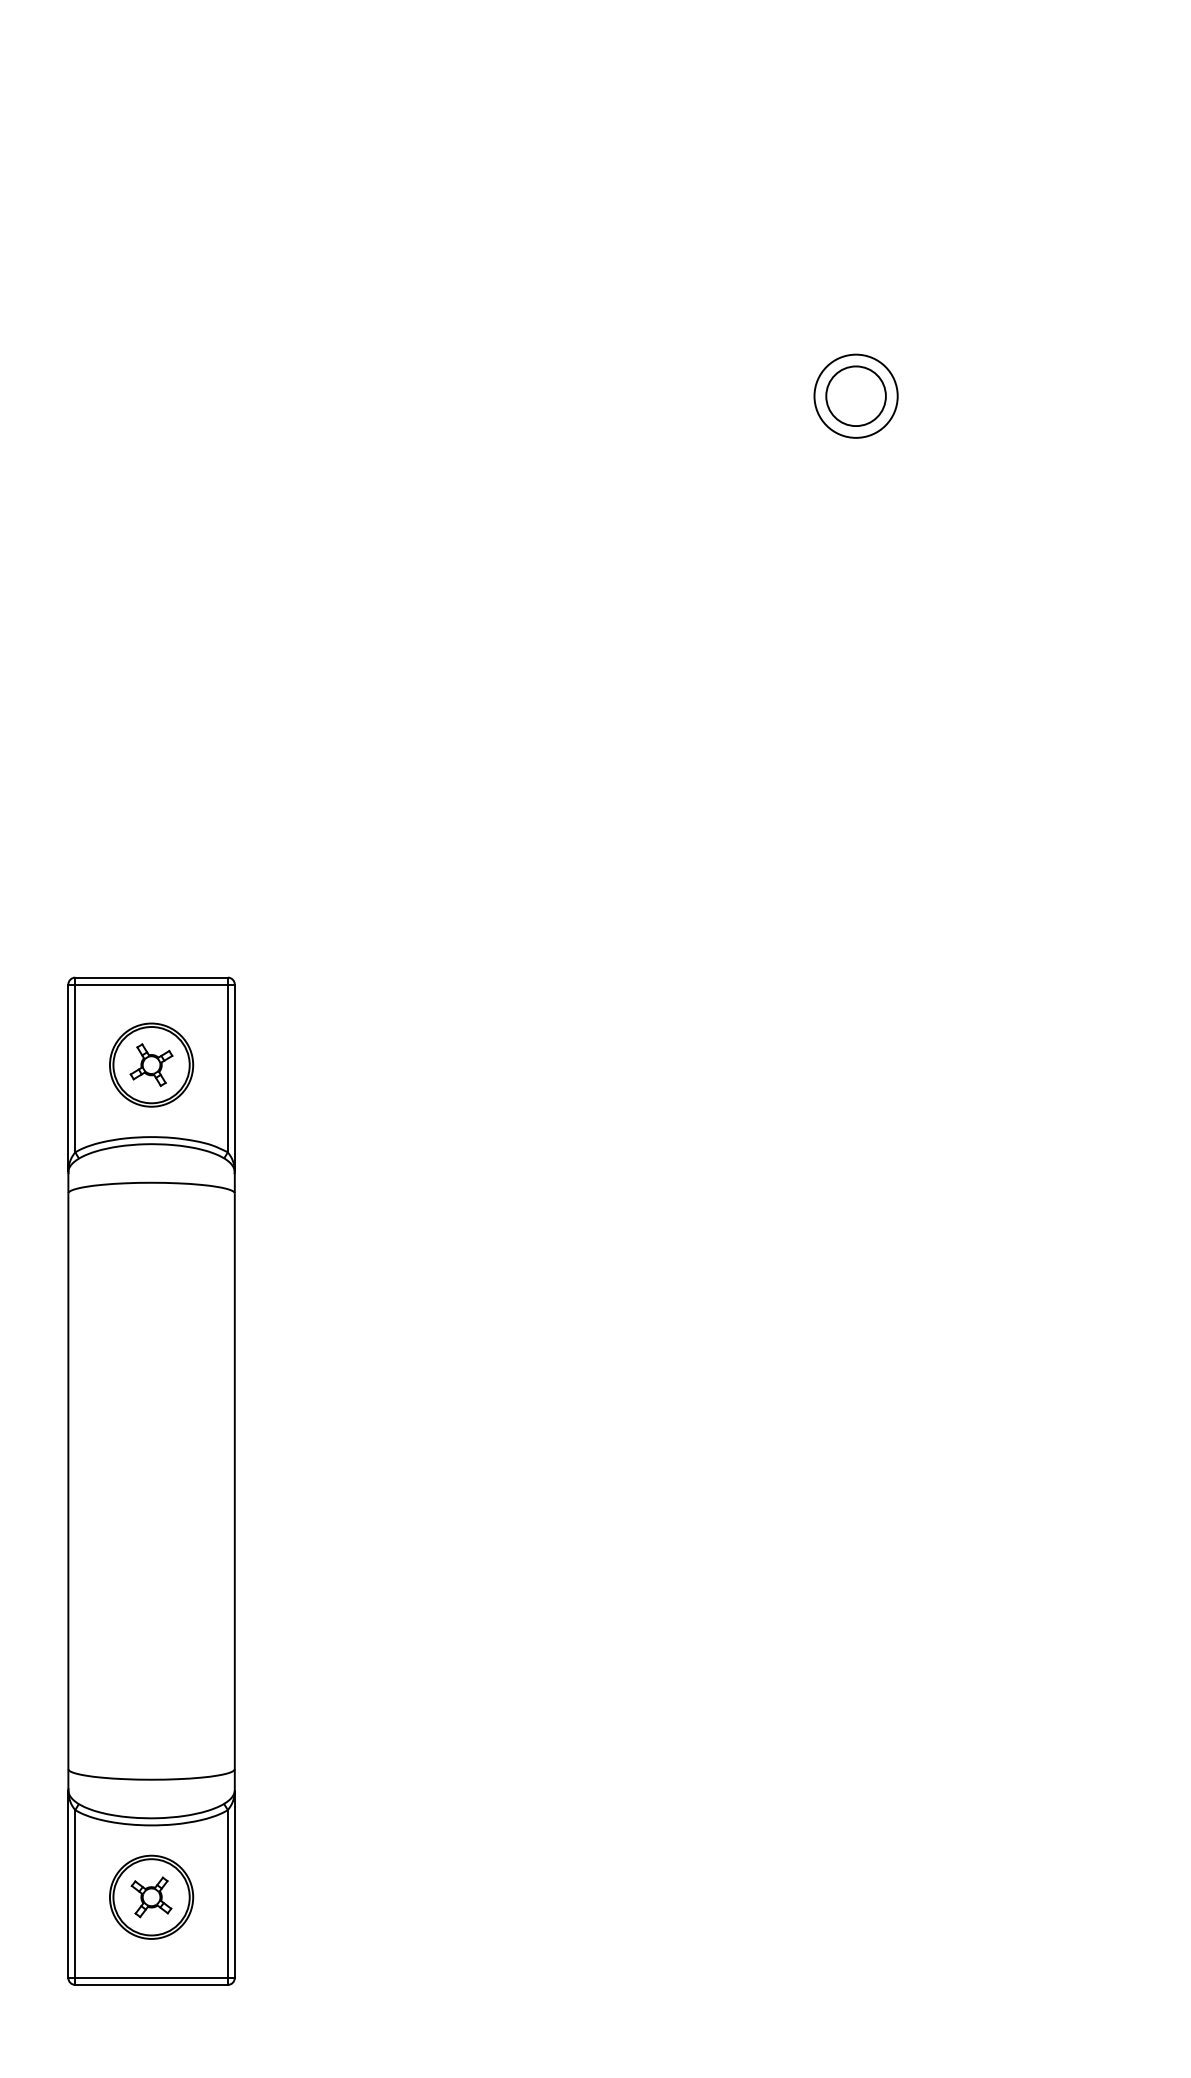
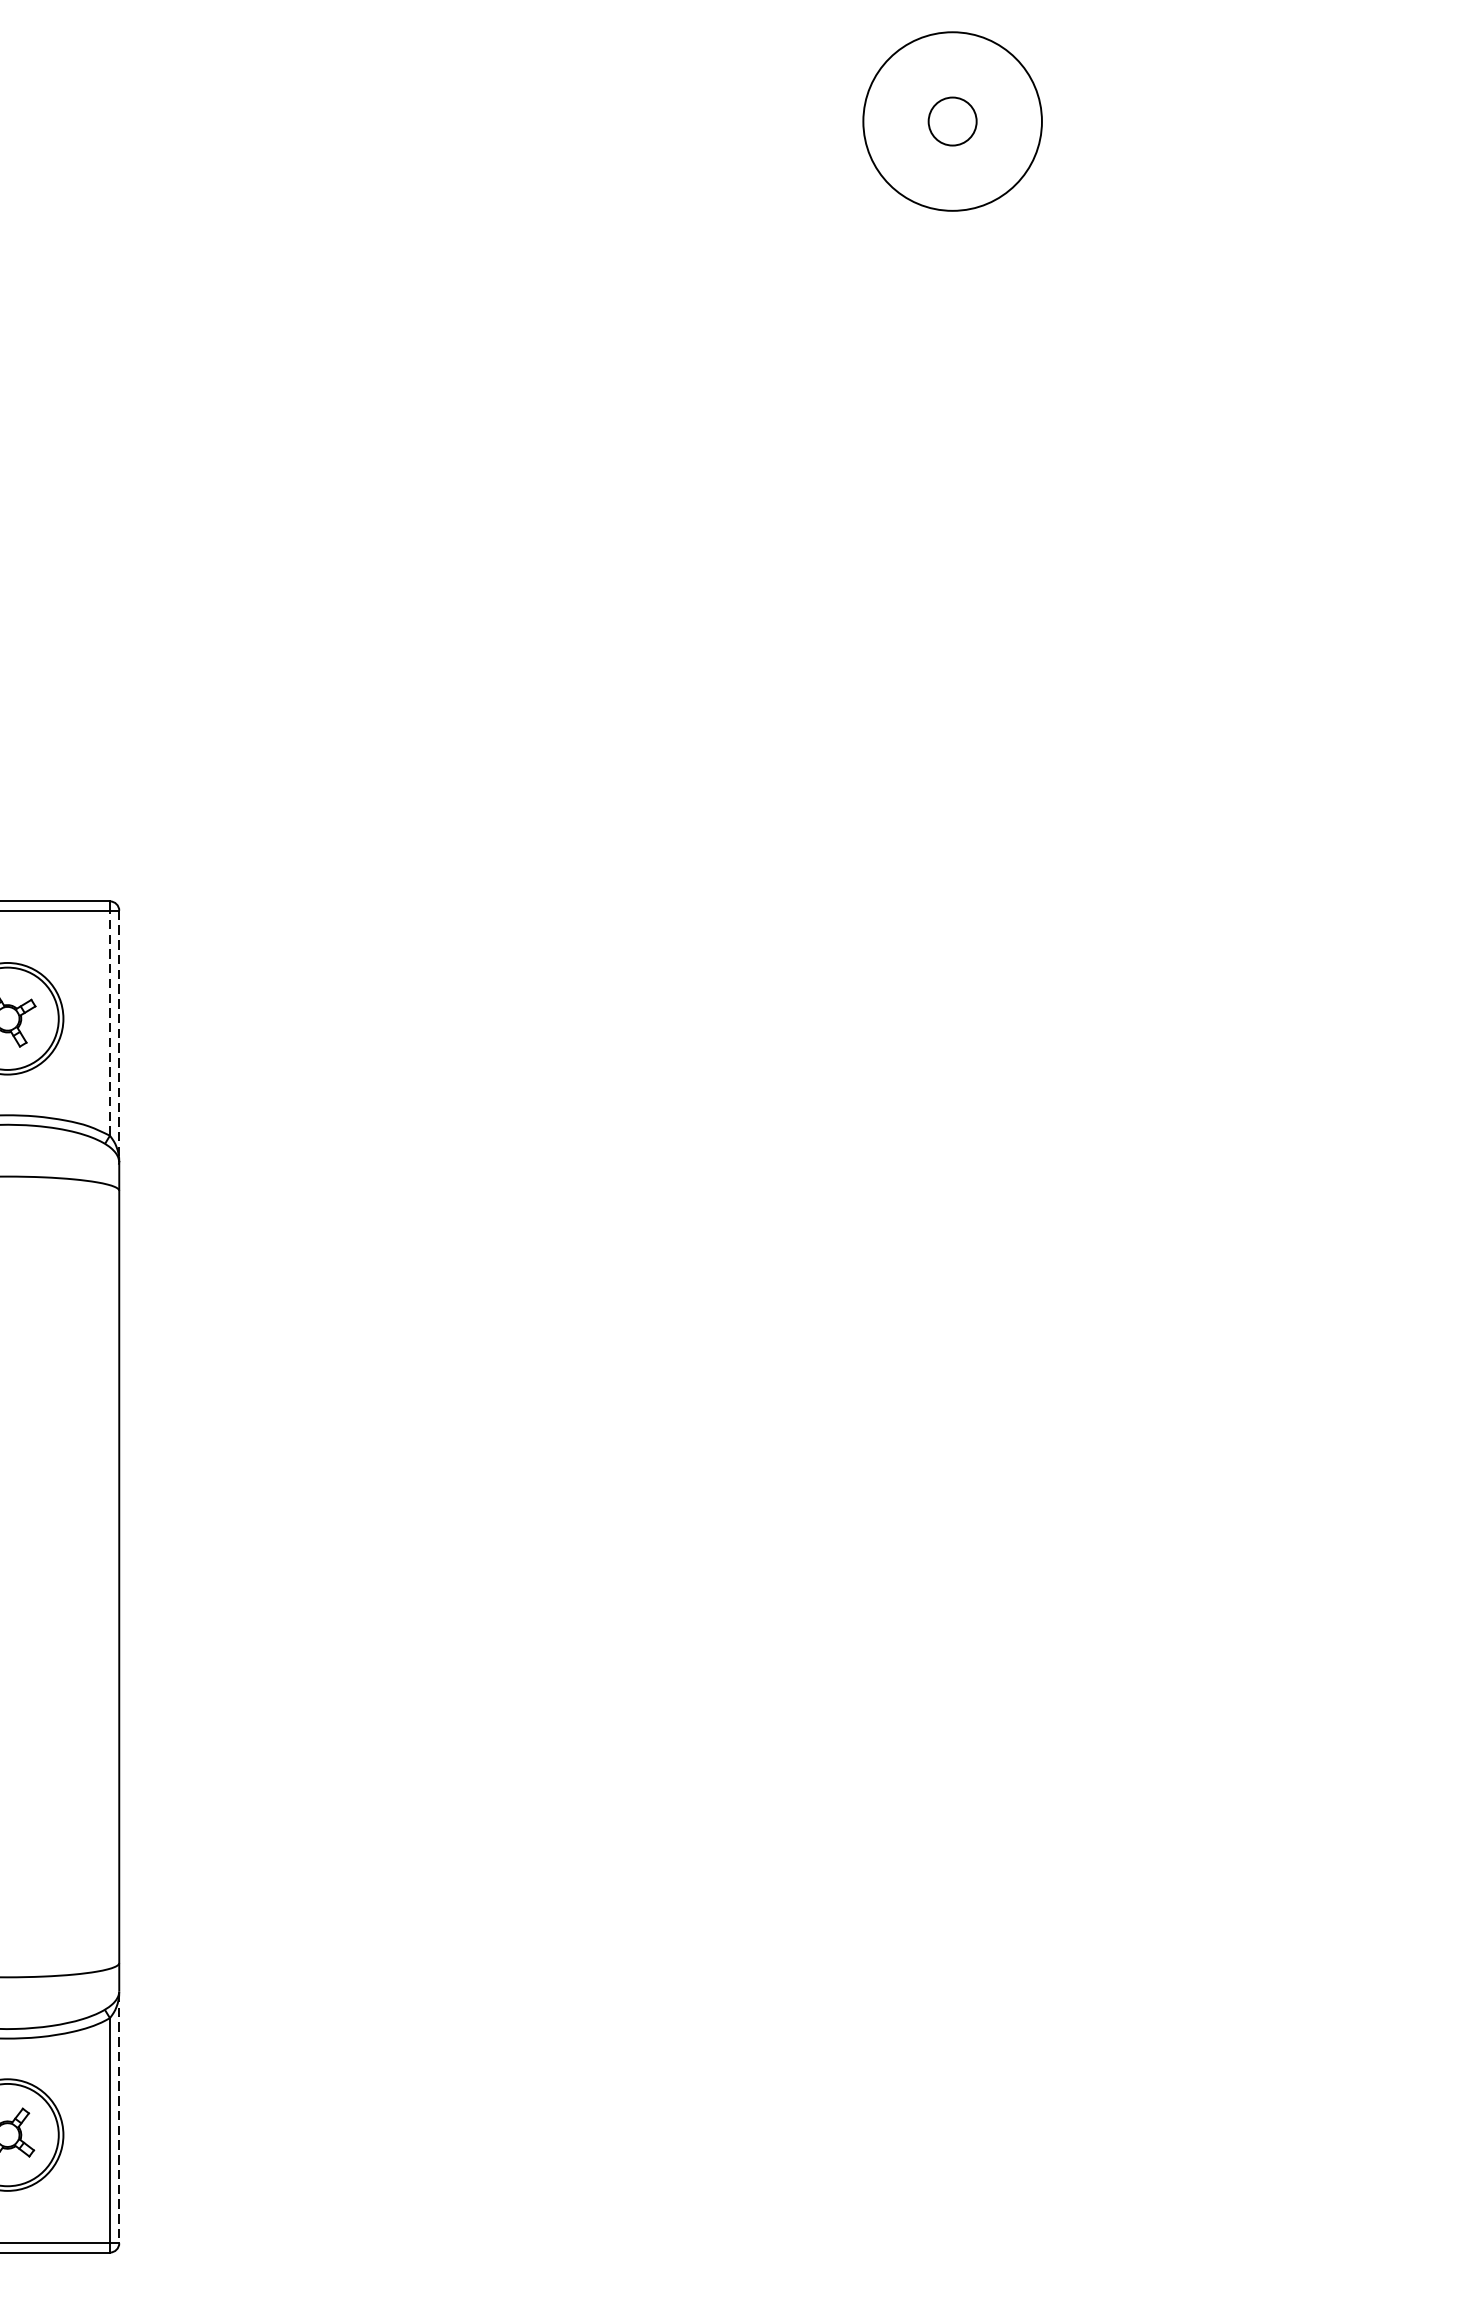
circle: (855, 395) -> (951, 120), size x1.6
circle: (855, 396) -> (951, 121), size x0.6
line: (227, 1068) -> (109, 1023), solid -> dashed
line: (234, 1077) -> (118, 1035), solid -> dashed
line: (234, 1885) -> (118, 2119), solid -> dashed

